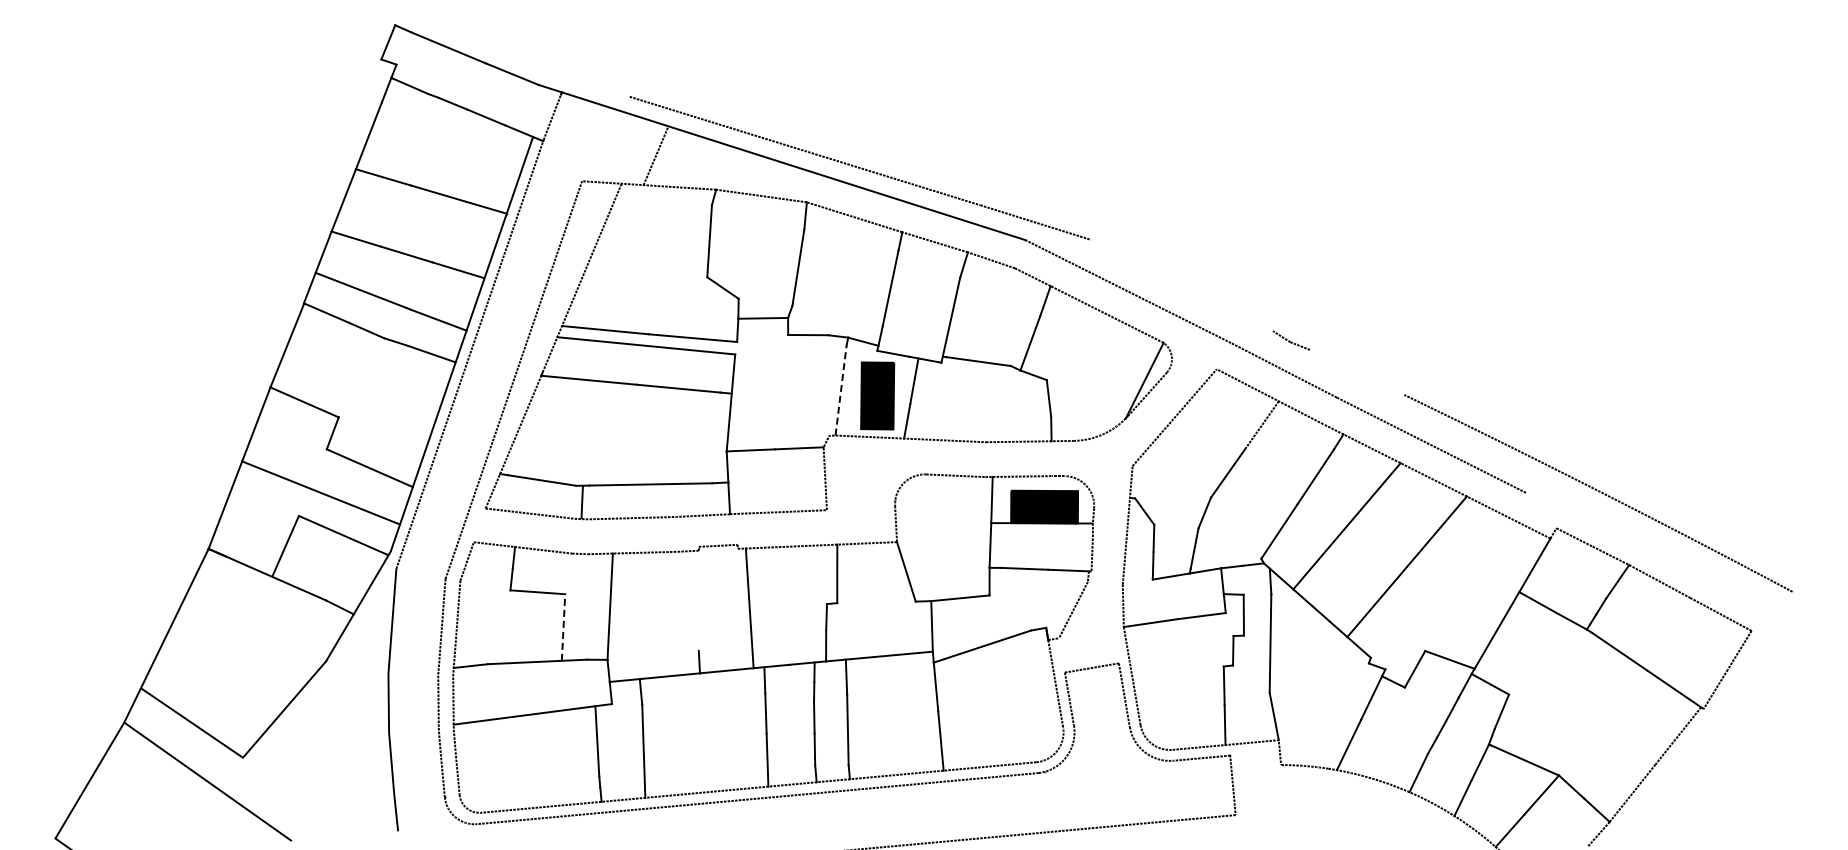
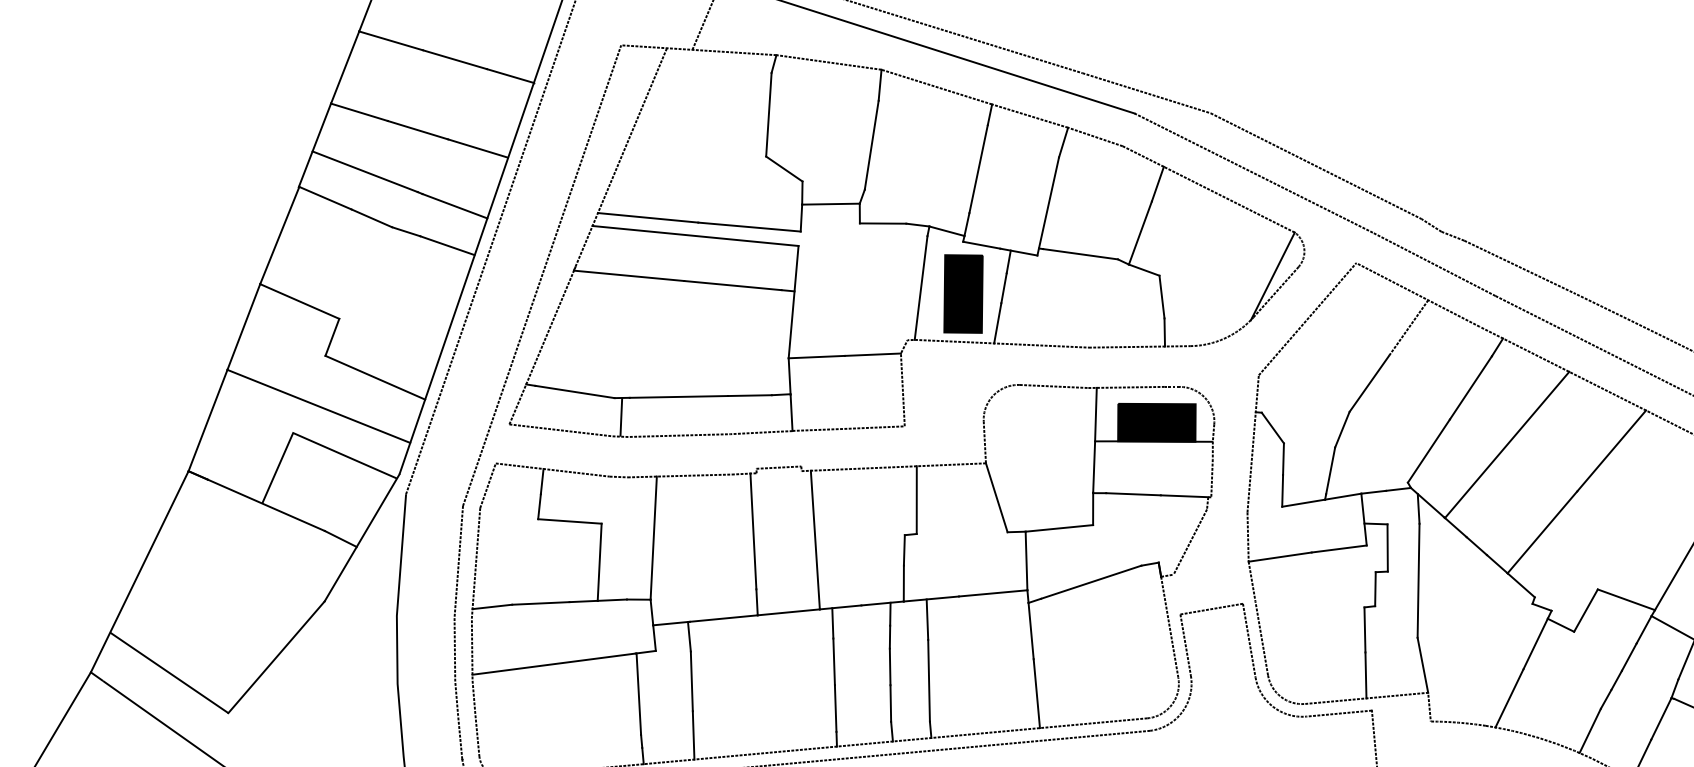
line: (1182, 285) -> (1316, 166), added
line: (1357, 371) -> (1519, 265), added
line: (841, 390) -> (921, 287), dashed -> solid
line: (695, 600) -> (752, 530), added
line: (563, 627) -> (599, 562), dashed -> solid

